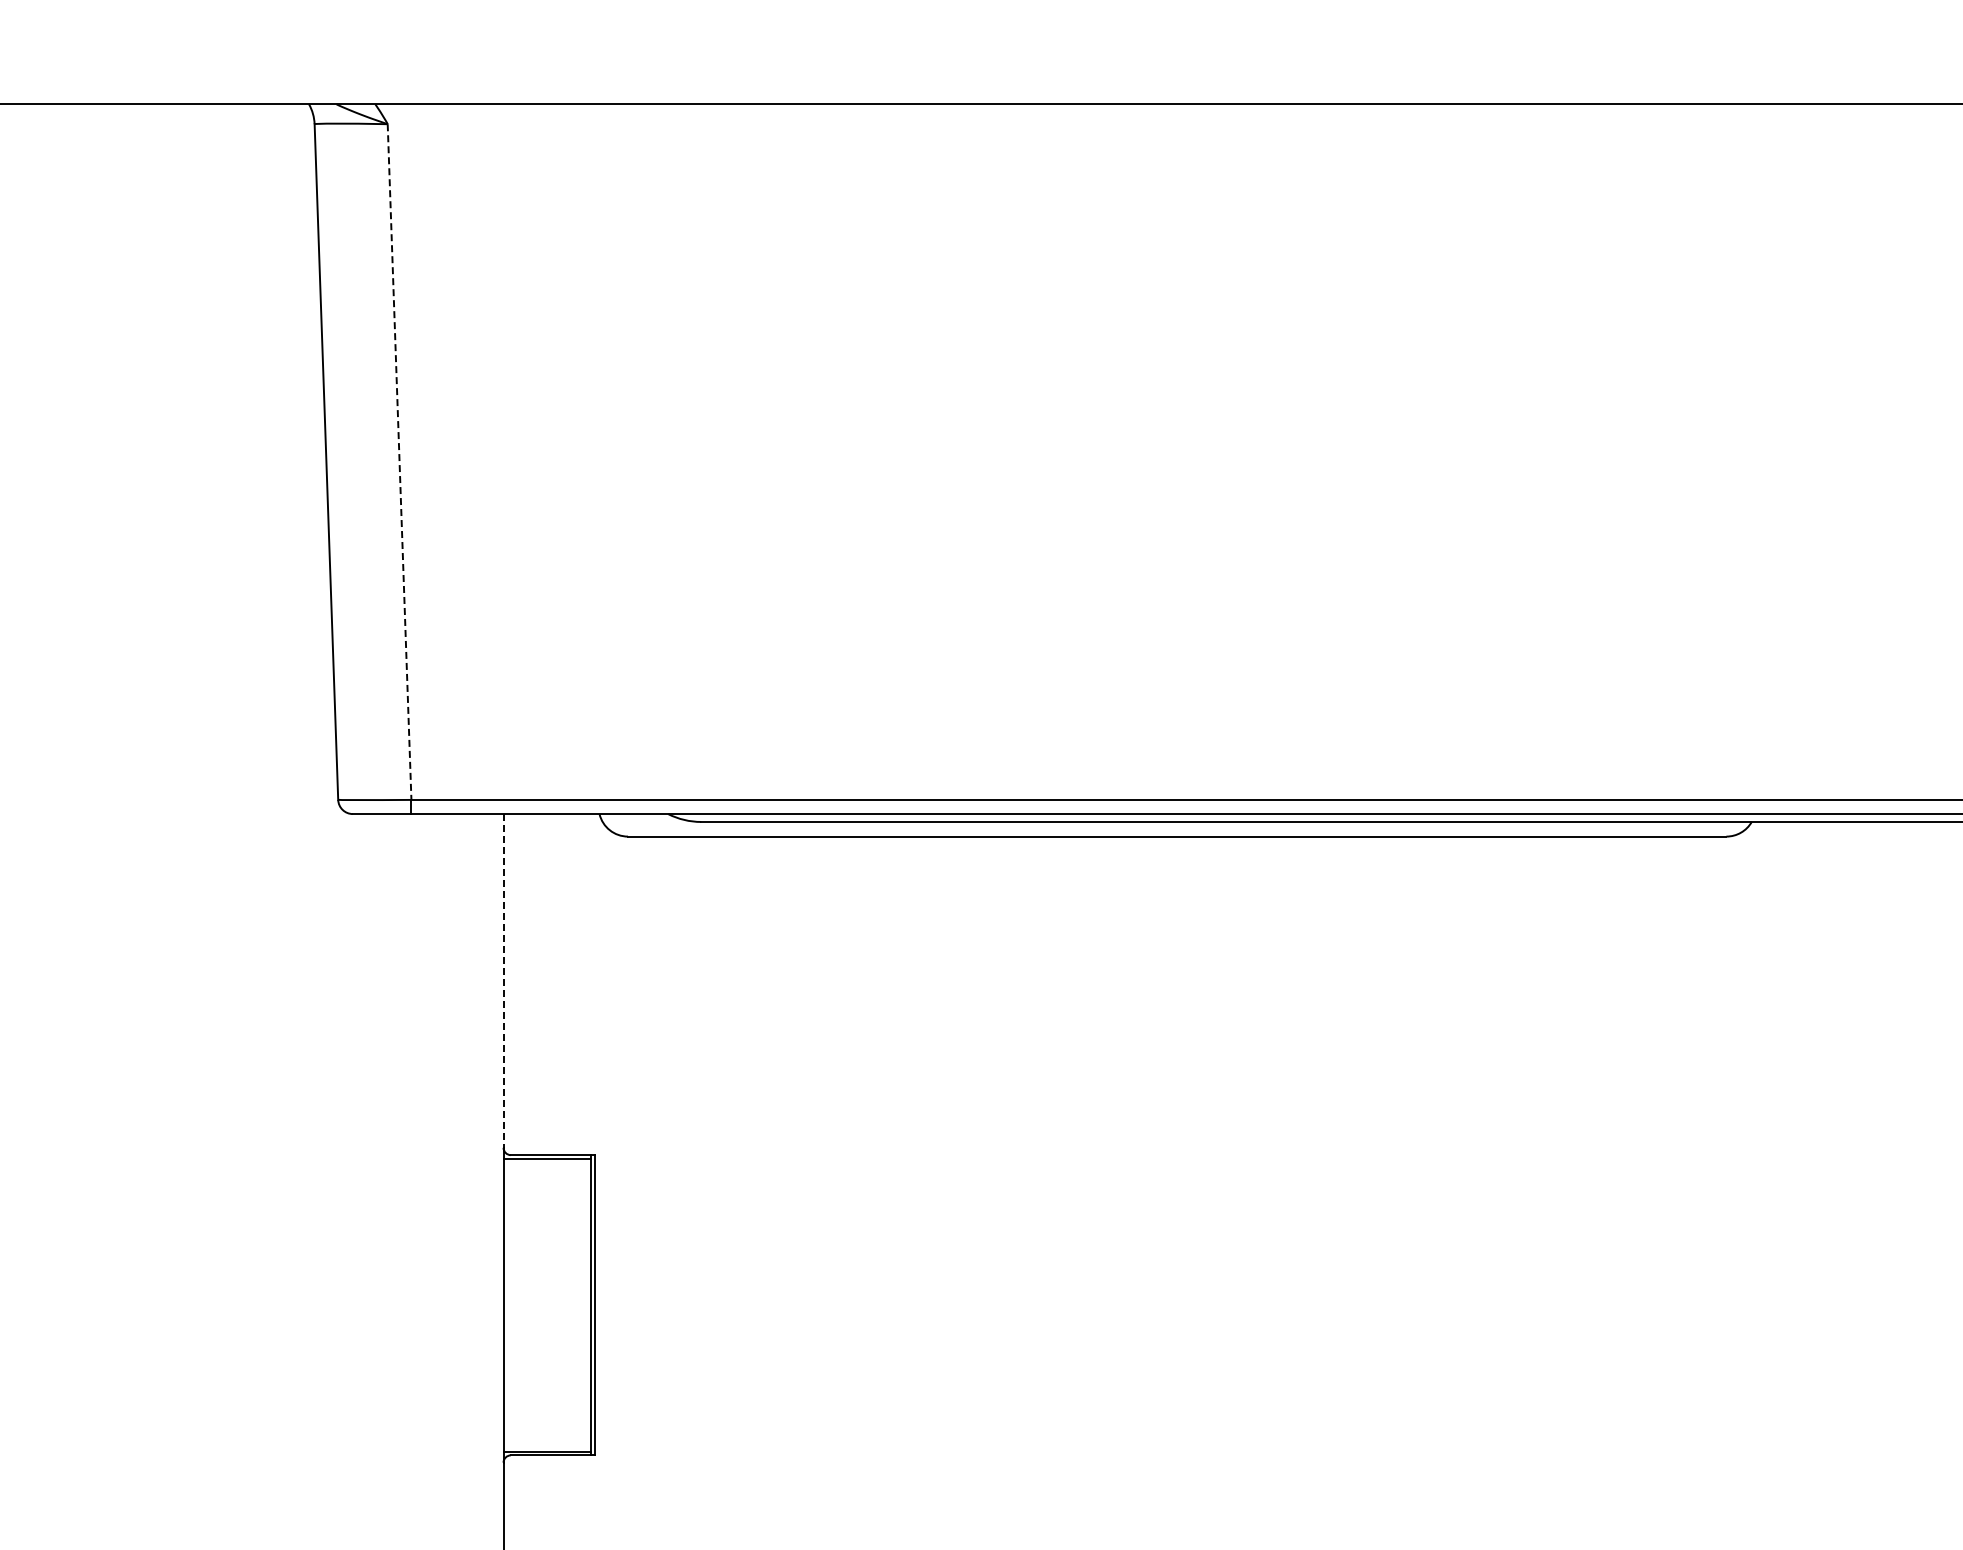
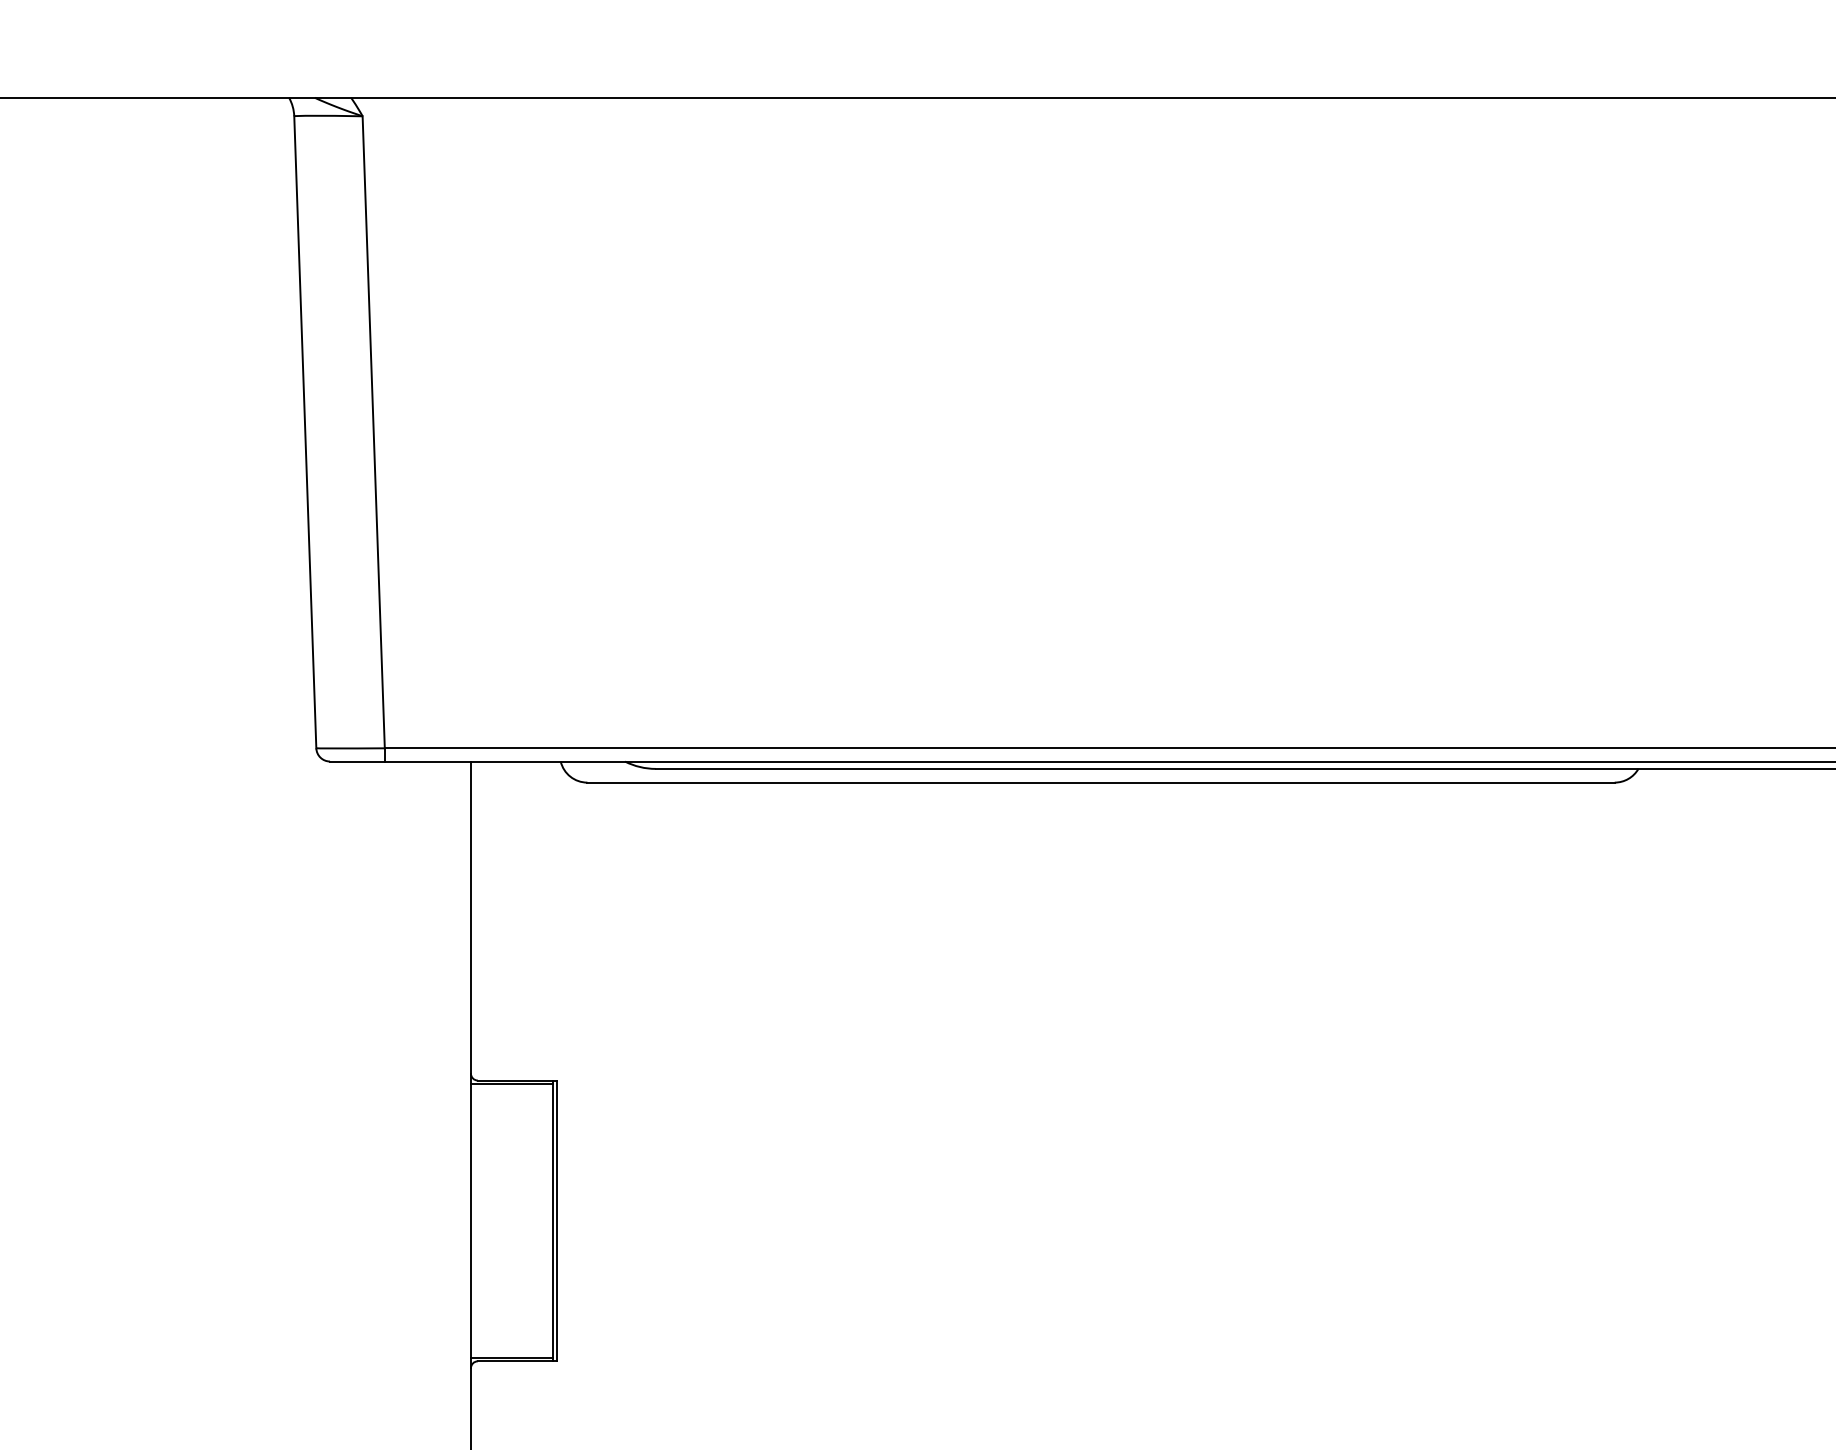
line: (399, 462) -> (373, 432), dashed -> solid
line: (503, 980) -> (470, 917), dashed -> solid

